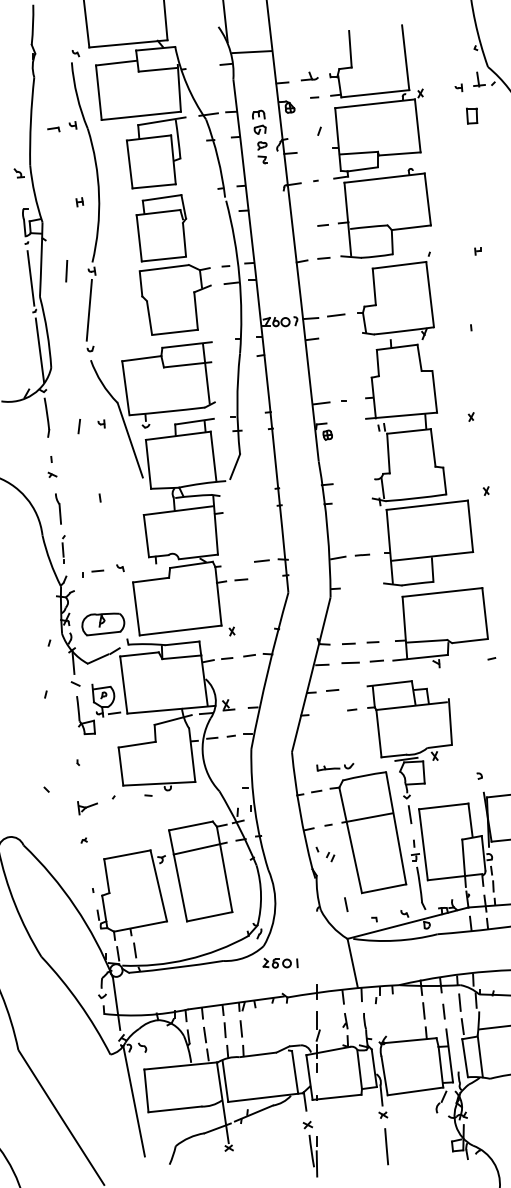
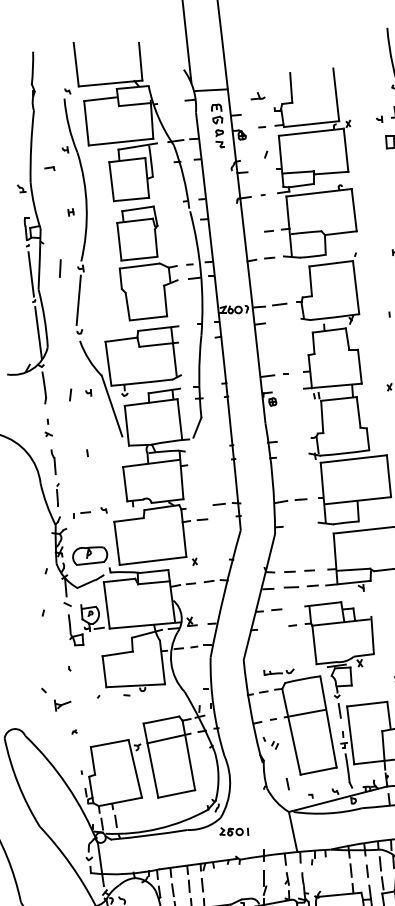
part: (309, 76) -> (257, 96), moved
part: (53, 129) -> (49, 168), moved
part: (259, 136) -> (217, 125), moved
part: (87, 808) -> (62, 705), moved

